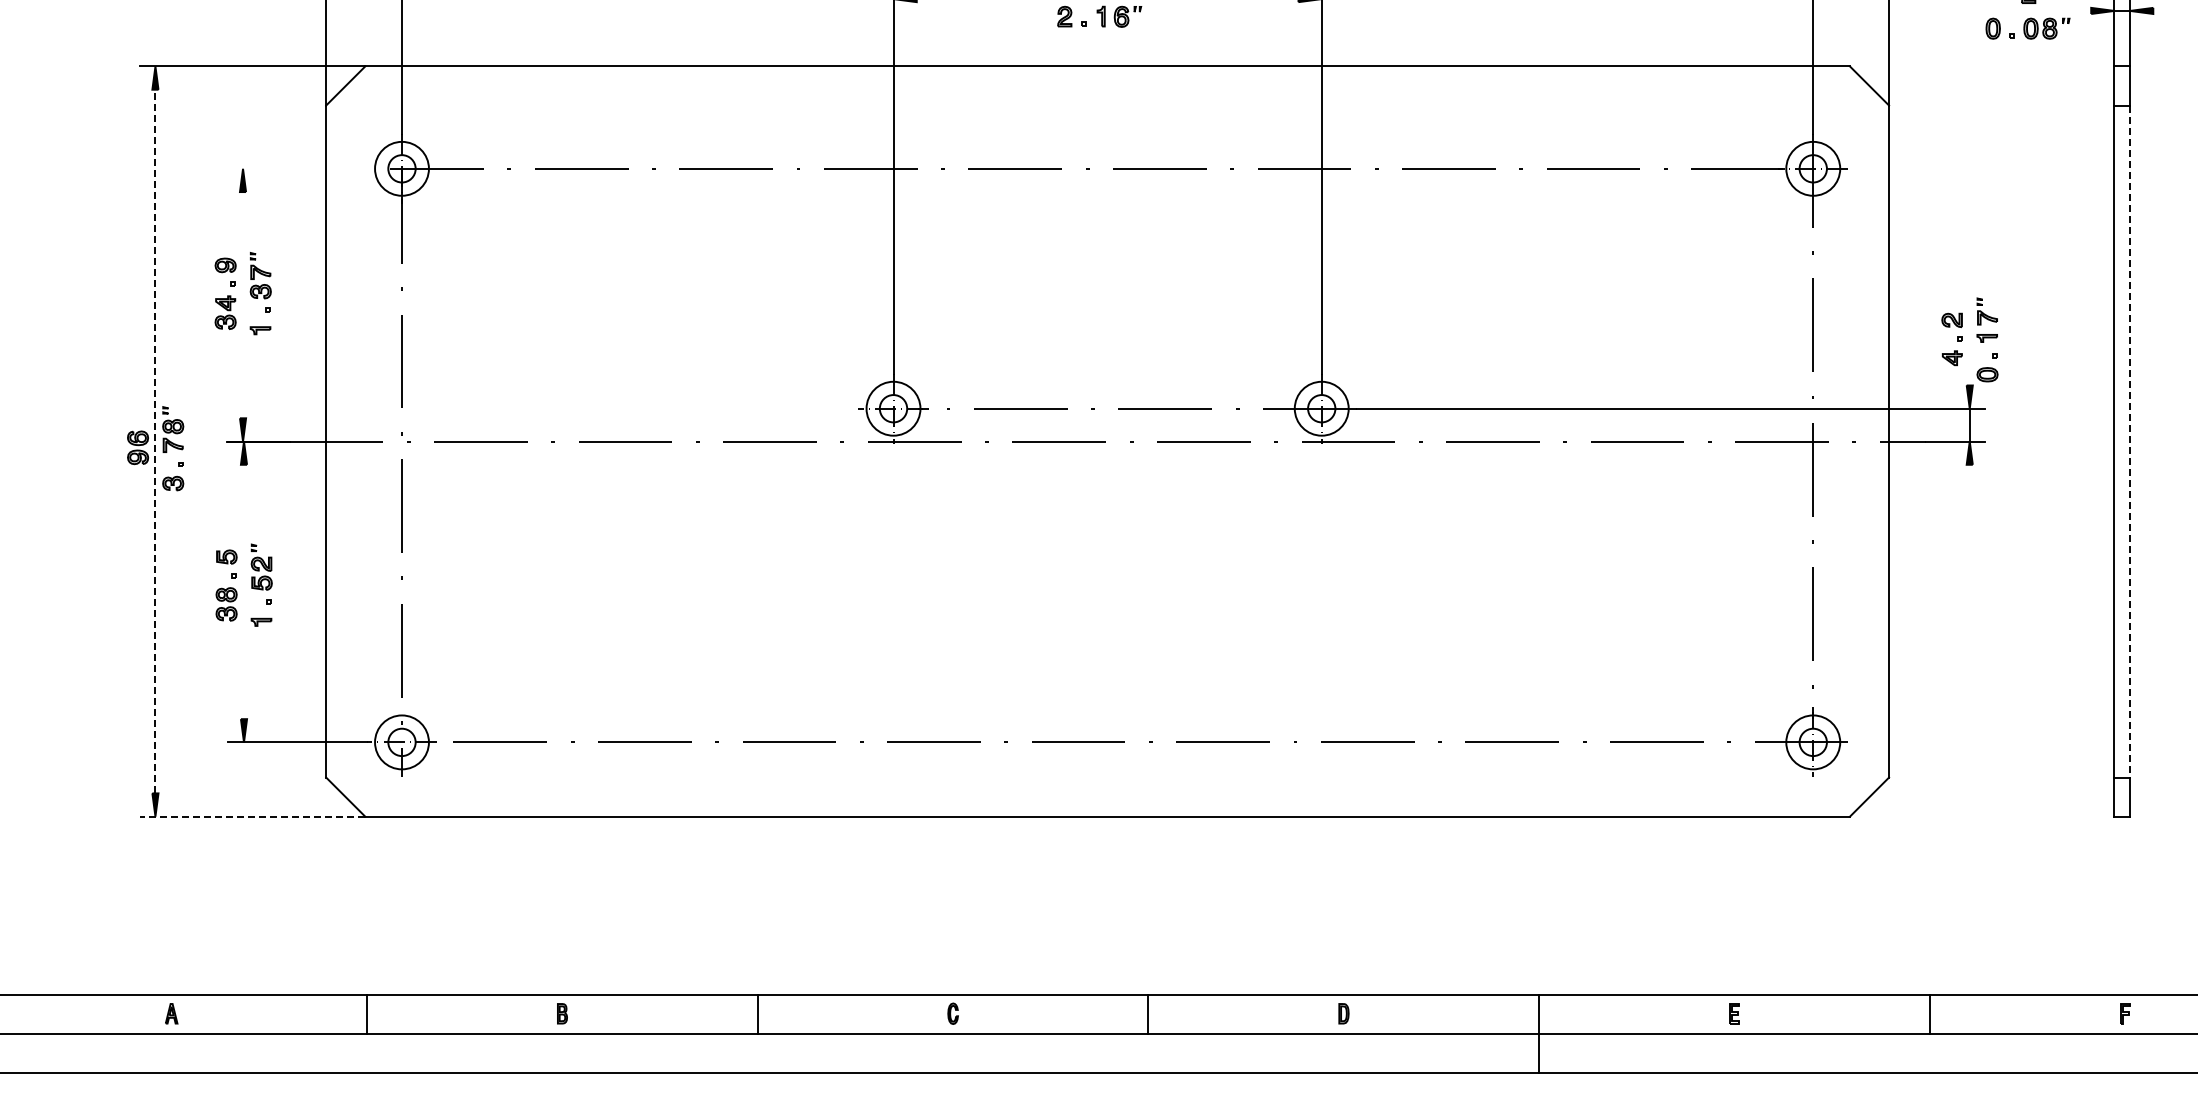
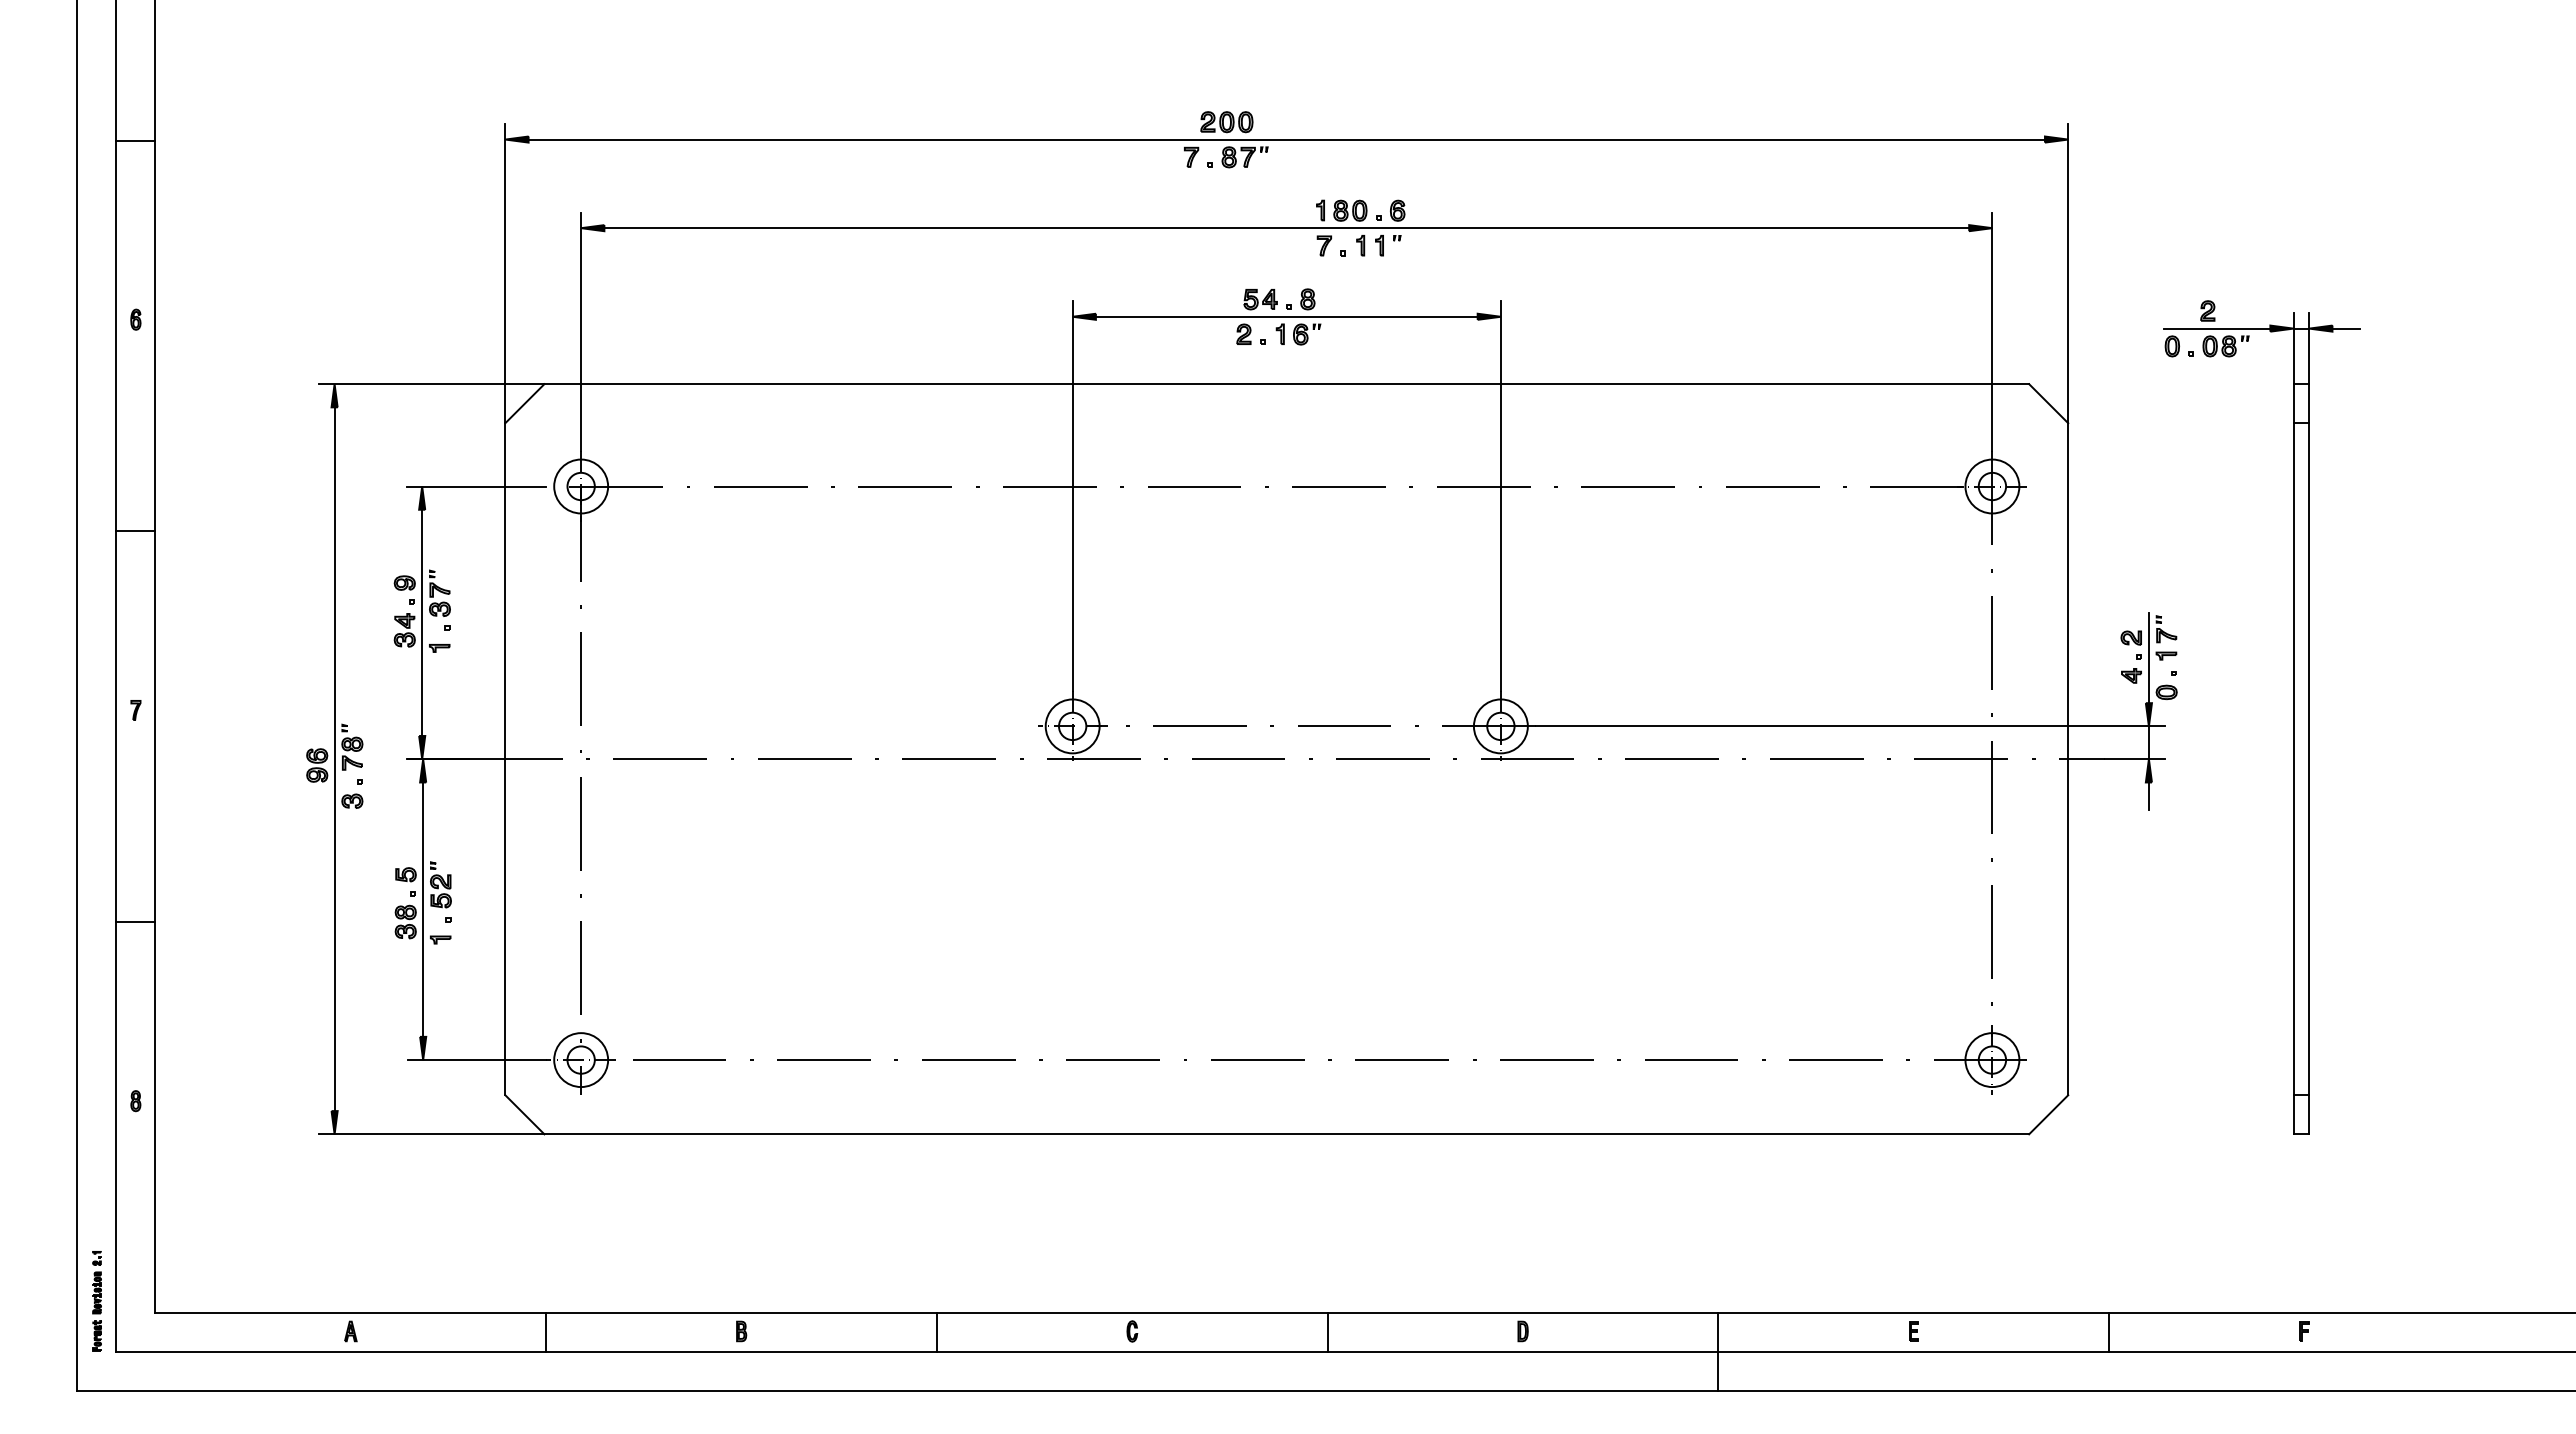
line: (2037, 10) -> (2216, 328), added
line: (2167, 10) -> (2346, 328), added
line: (297, 168) -> (476, 486), added
line: (243, 304) -> (422, 622), added
line: (1969, 339) -> (2148, 657), added
line: (155, 441) -> (334, 759), dashed -> solid
line: (2130, 441) -> (2309, 759), dashed -> solid
line: (1969, 478) -> (2148, 796), added
line: (244, 591) -> (423, 909), added
line: (252, 816) -> (431, 1134), dashed -> solid

